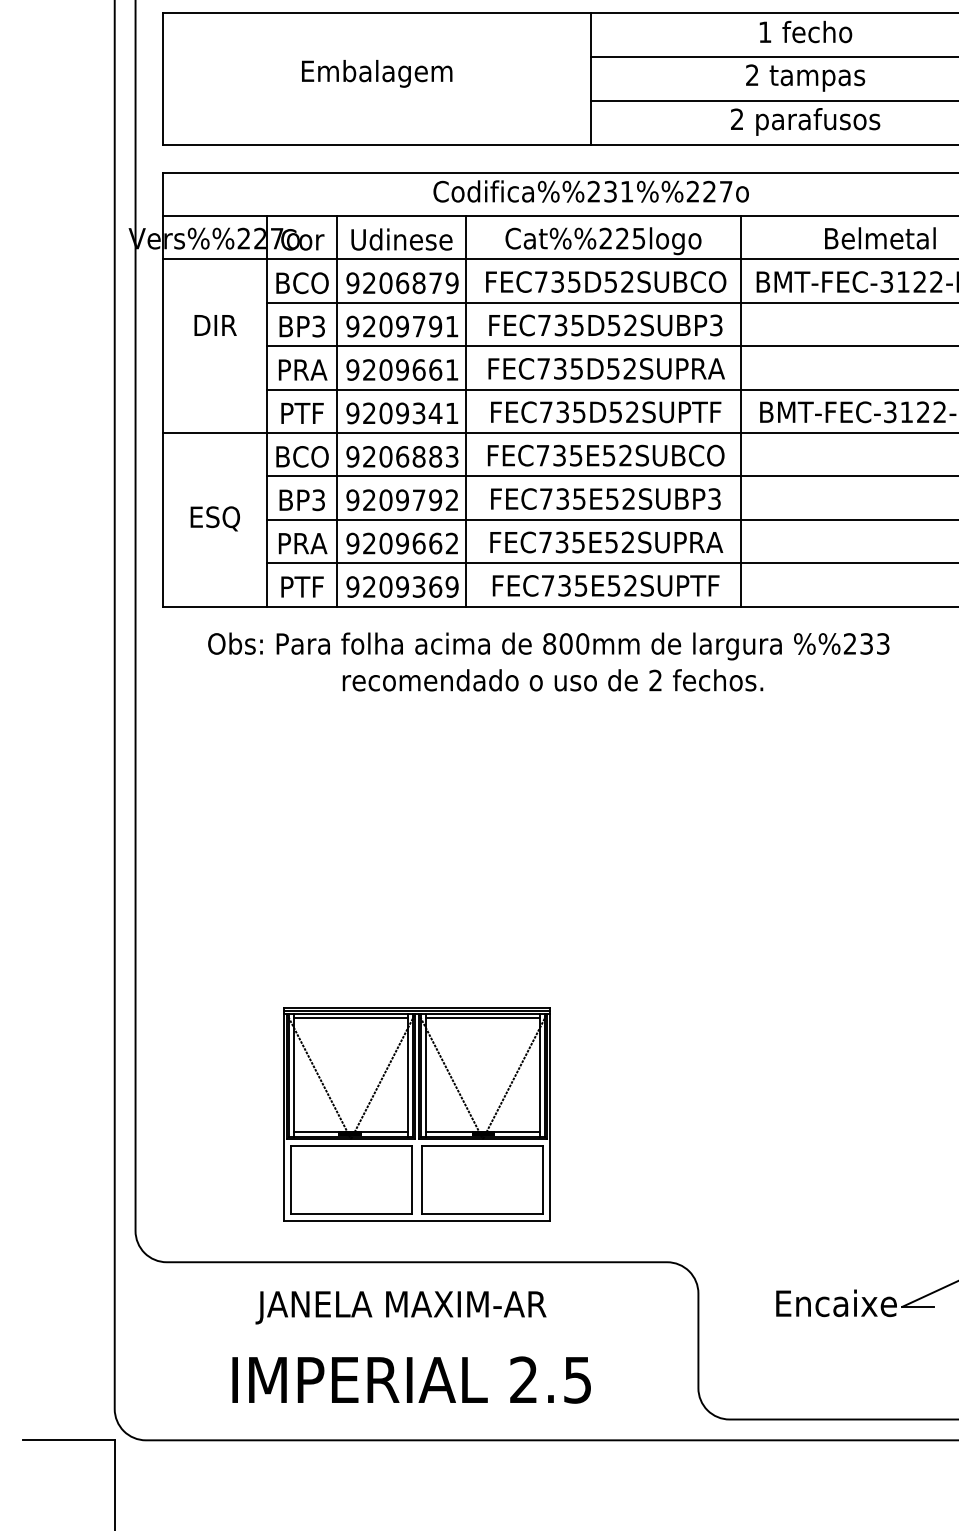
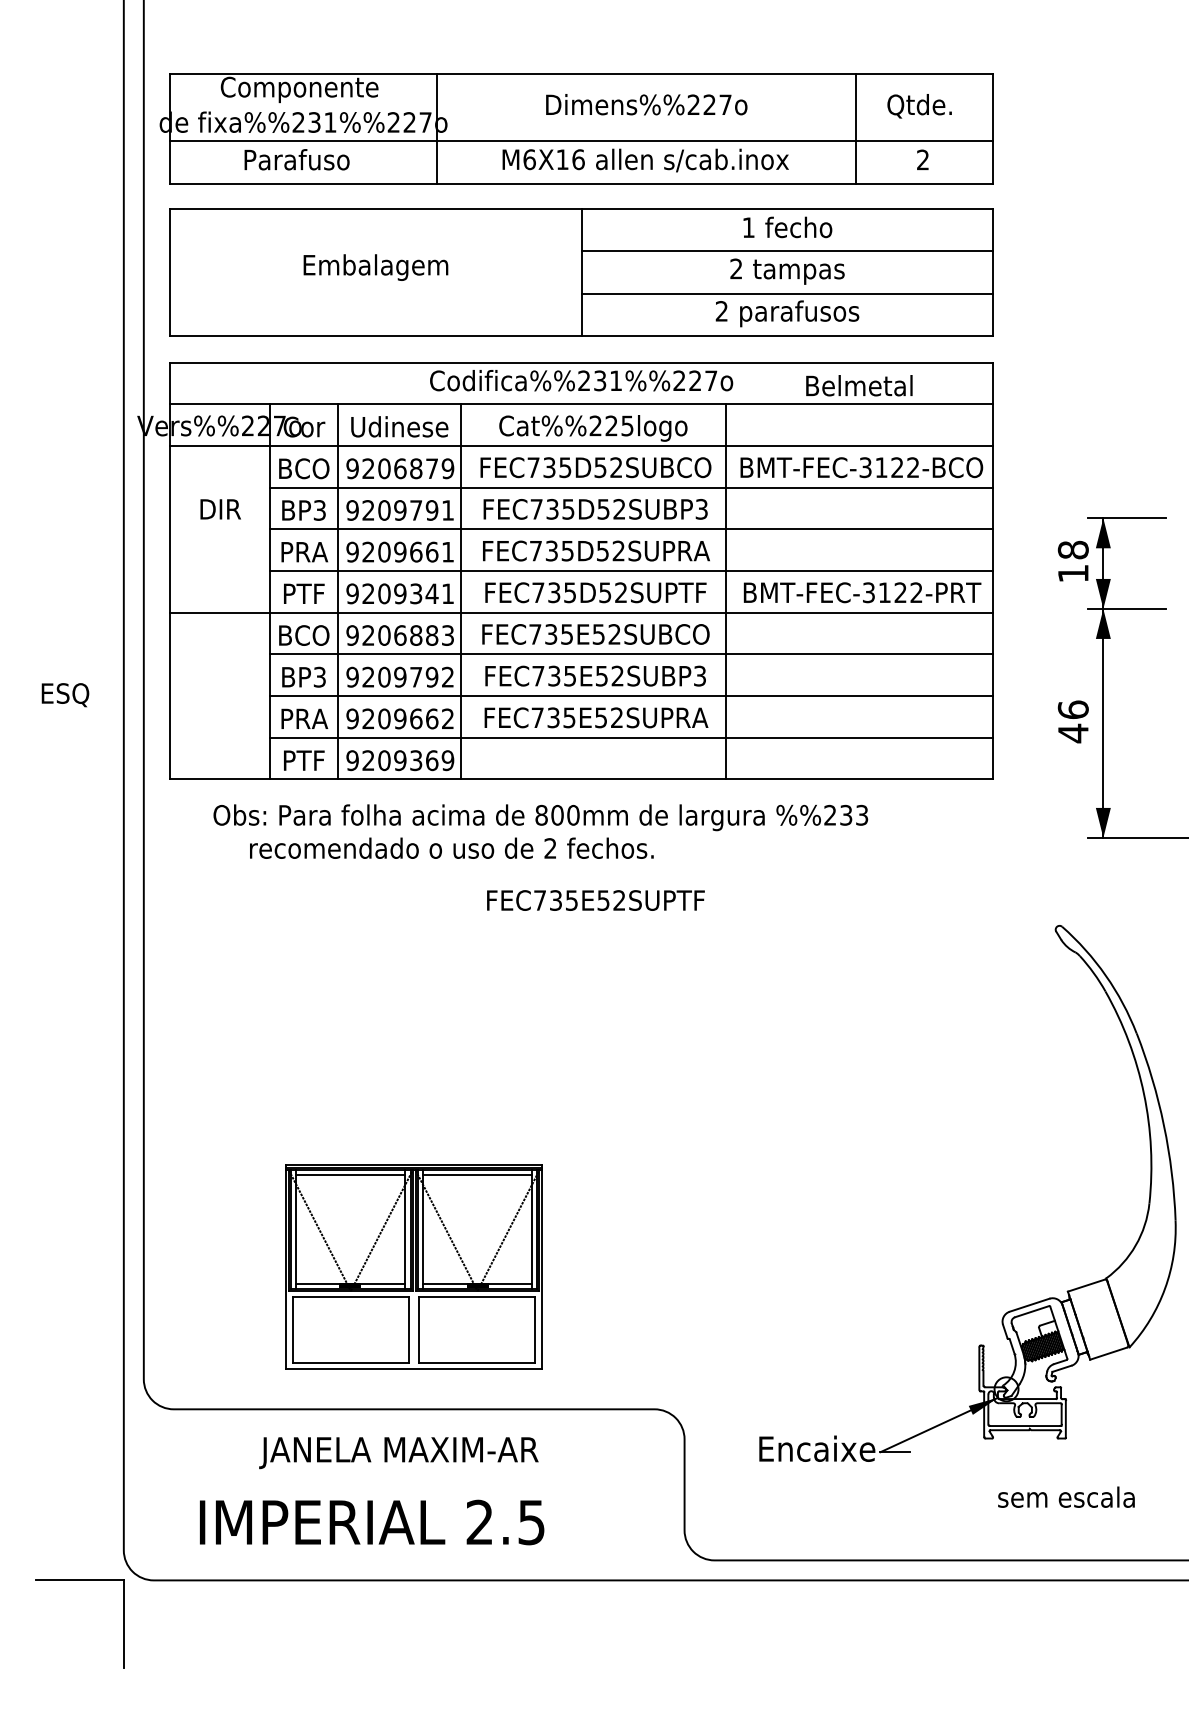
text: (880, 238) -> (859, 385), moved
text: (215, 519) -> (65, 695), moved
text: (605, 585) -> (595, 900), moved
text: (552, 679) -> (451, 847), moved
text: (412, 1380) -> (372, 1522), moved

